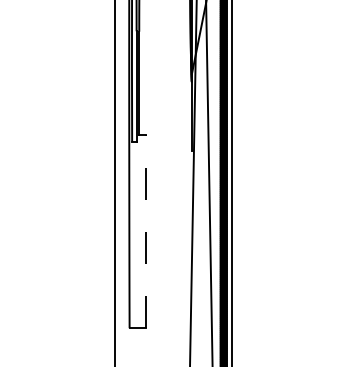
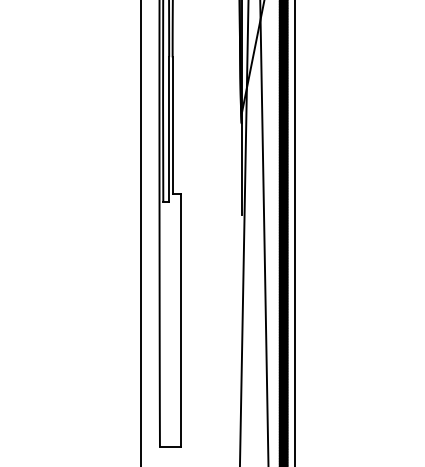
line: (145, 231) -> (180, 320), dashed -> solid

